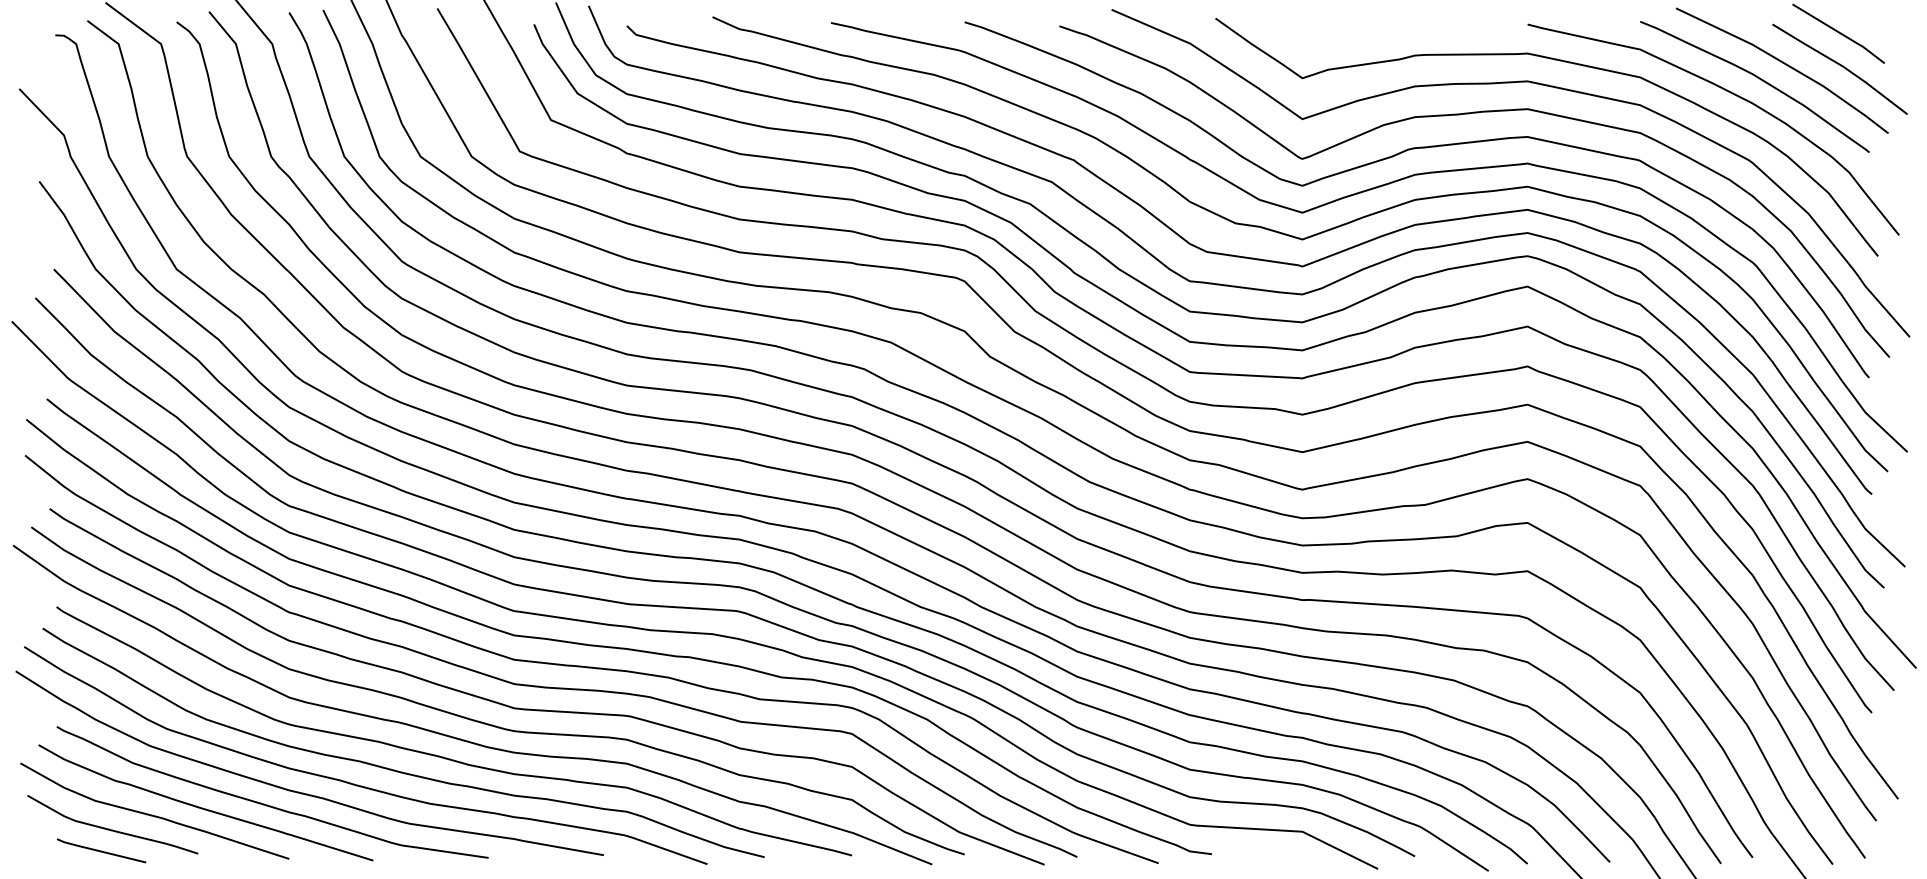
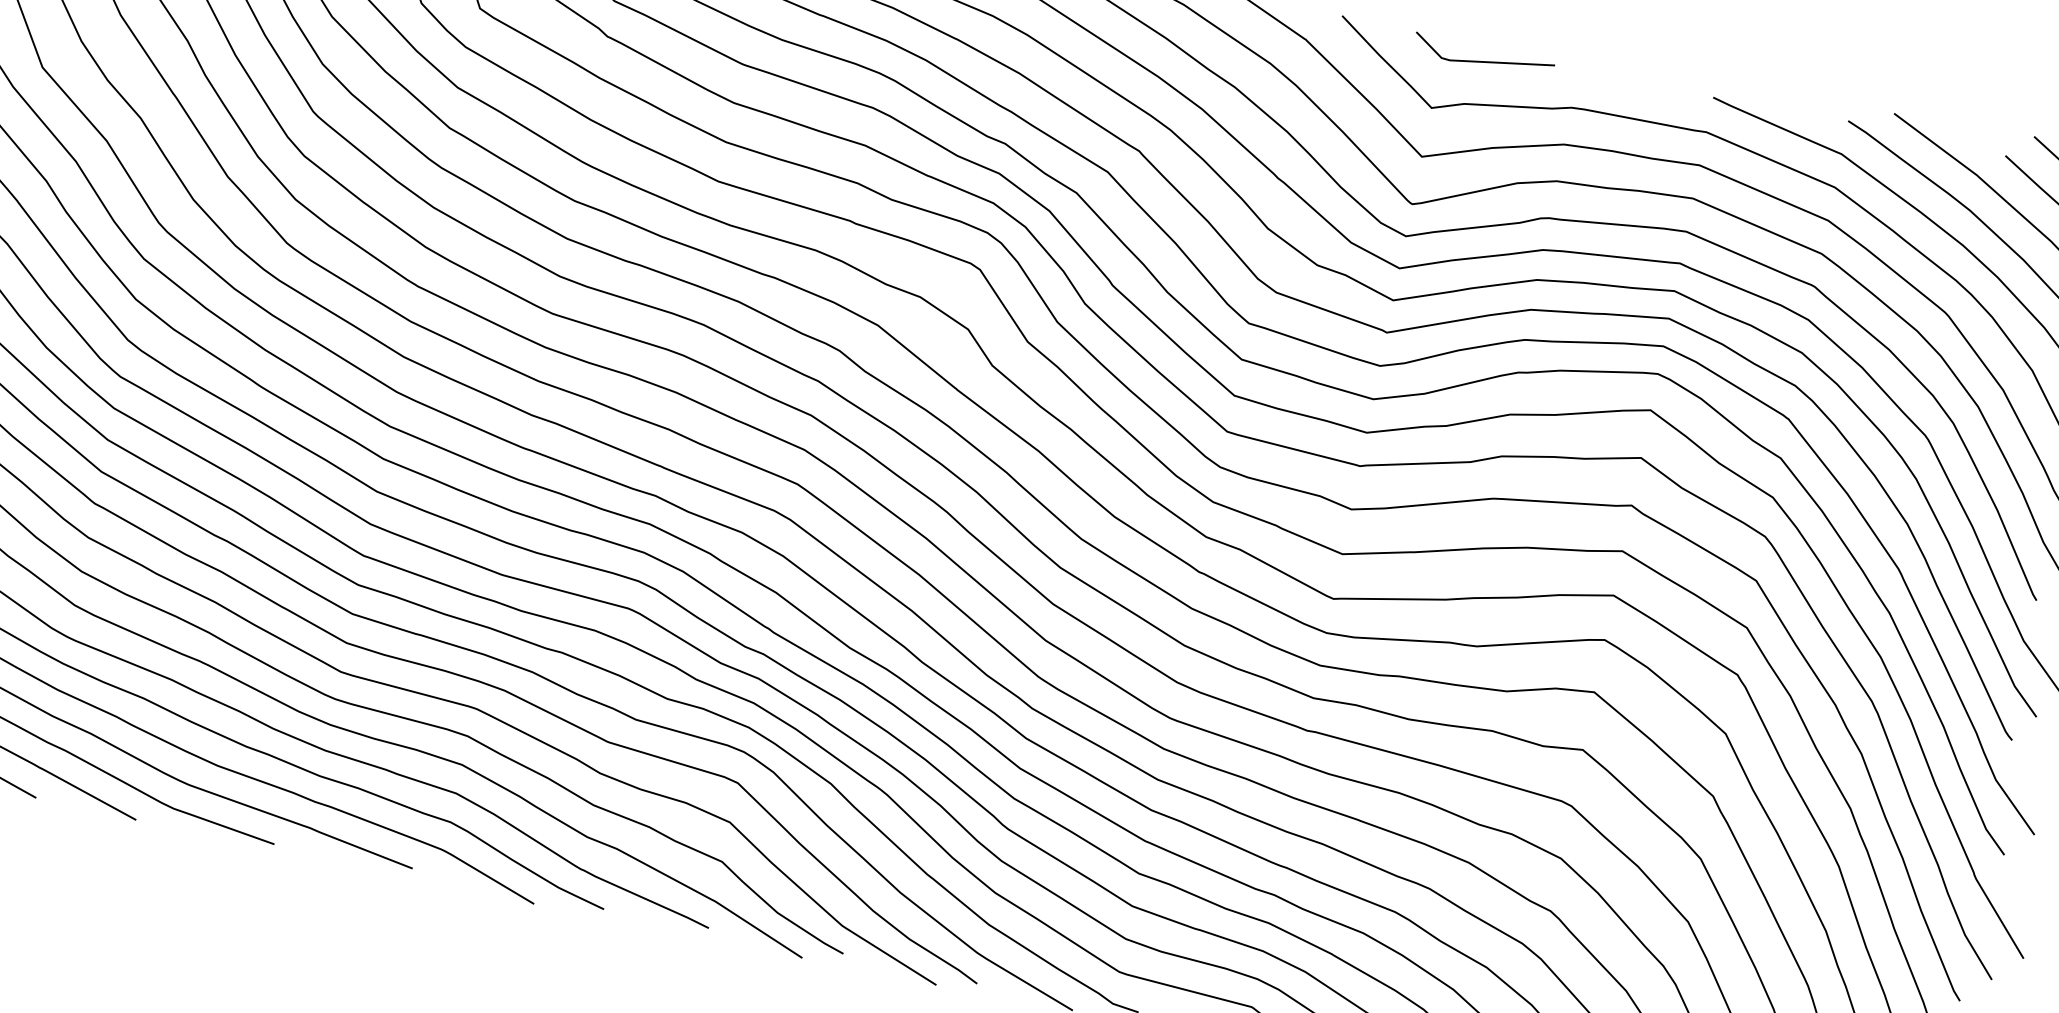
line: (1337, 31) -> (1484, 60), added

